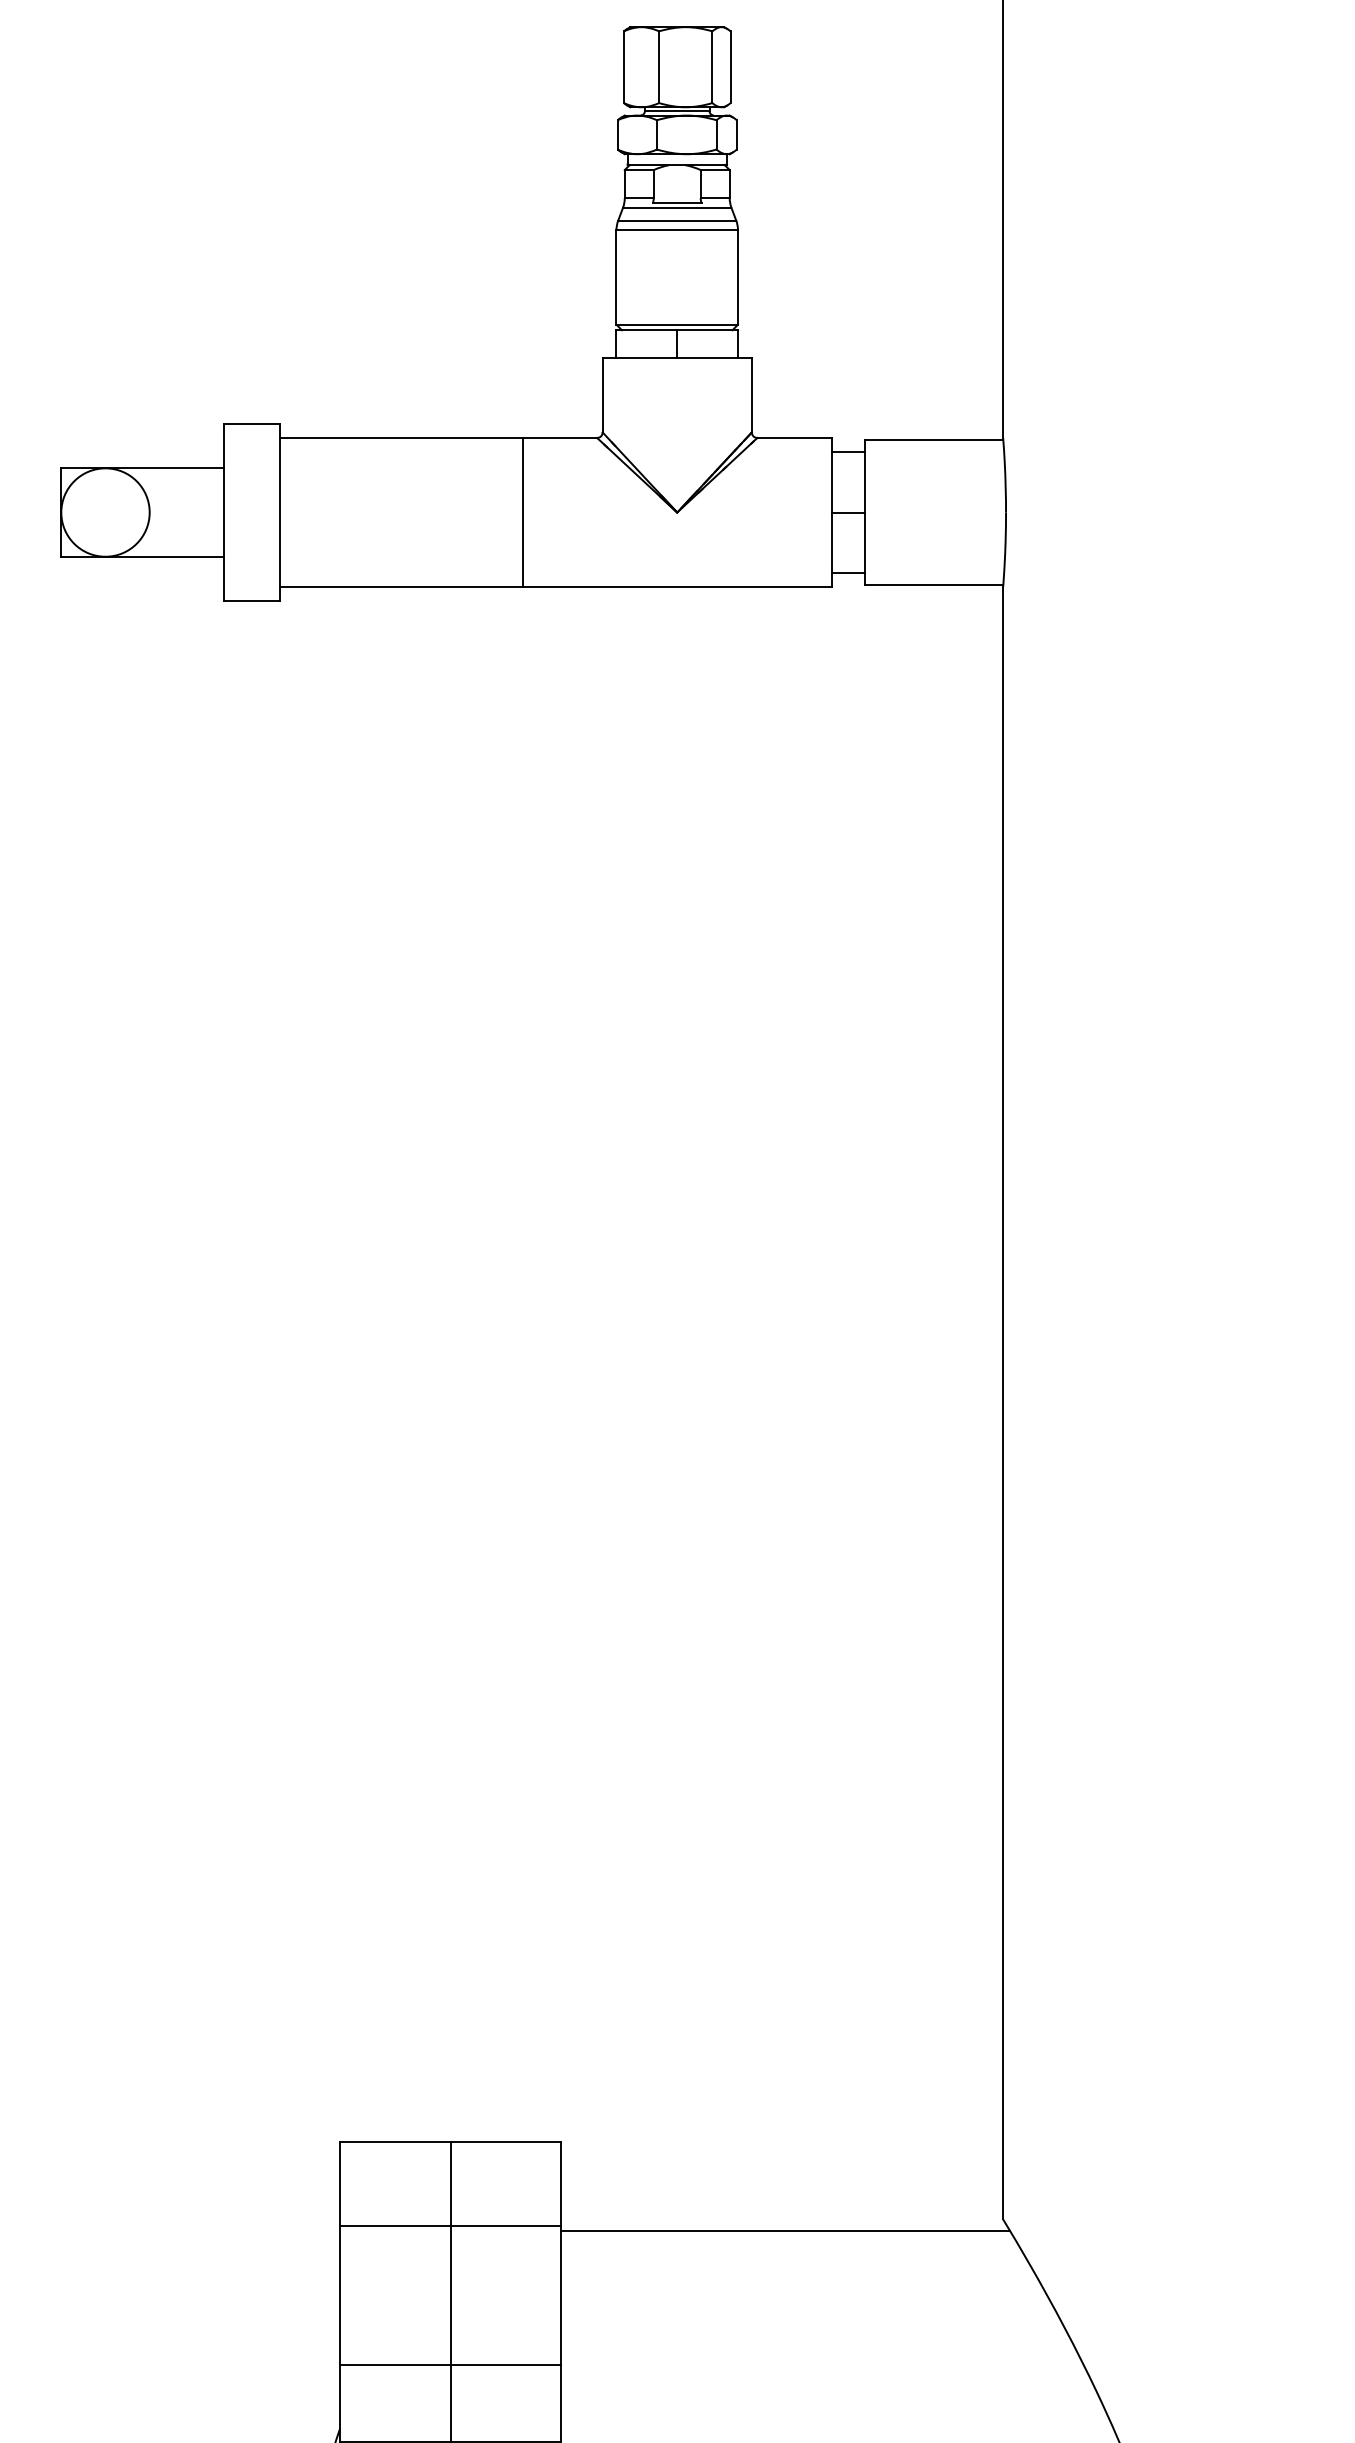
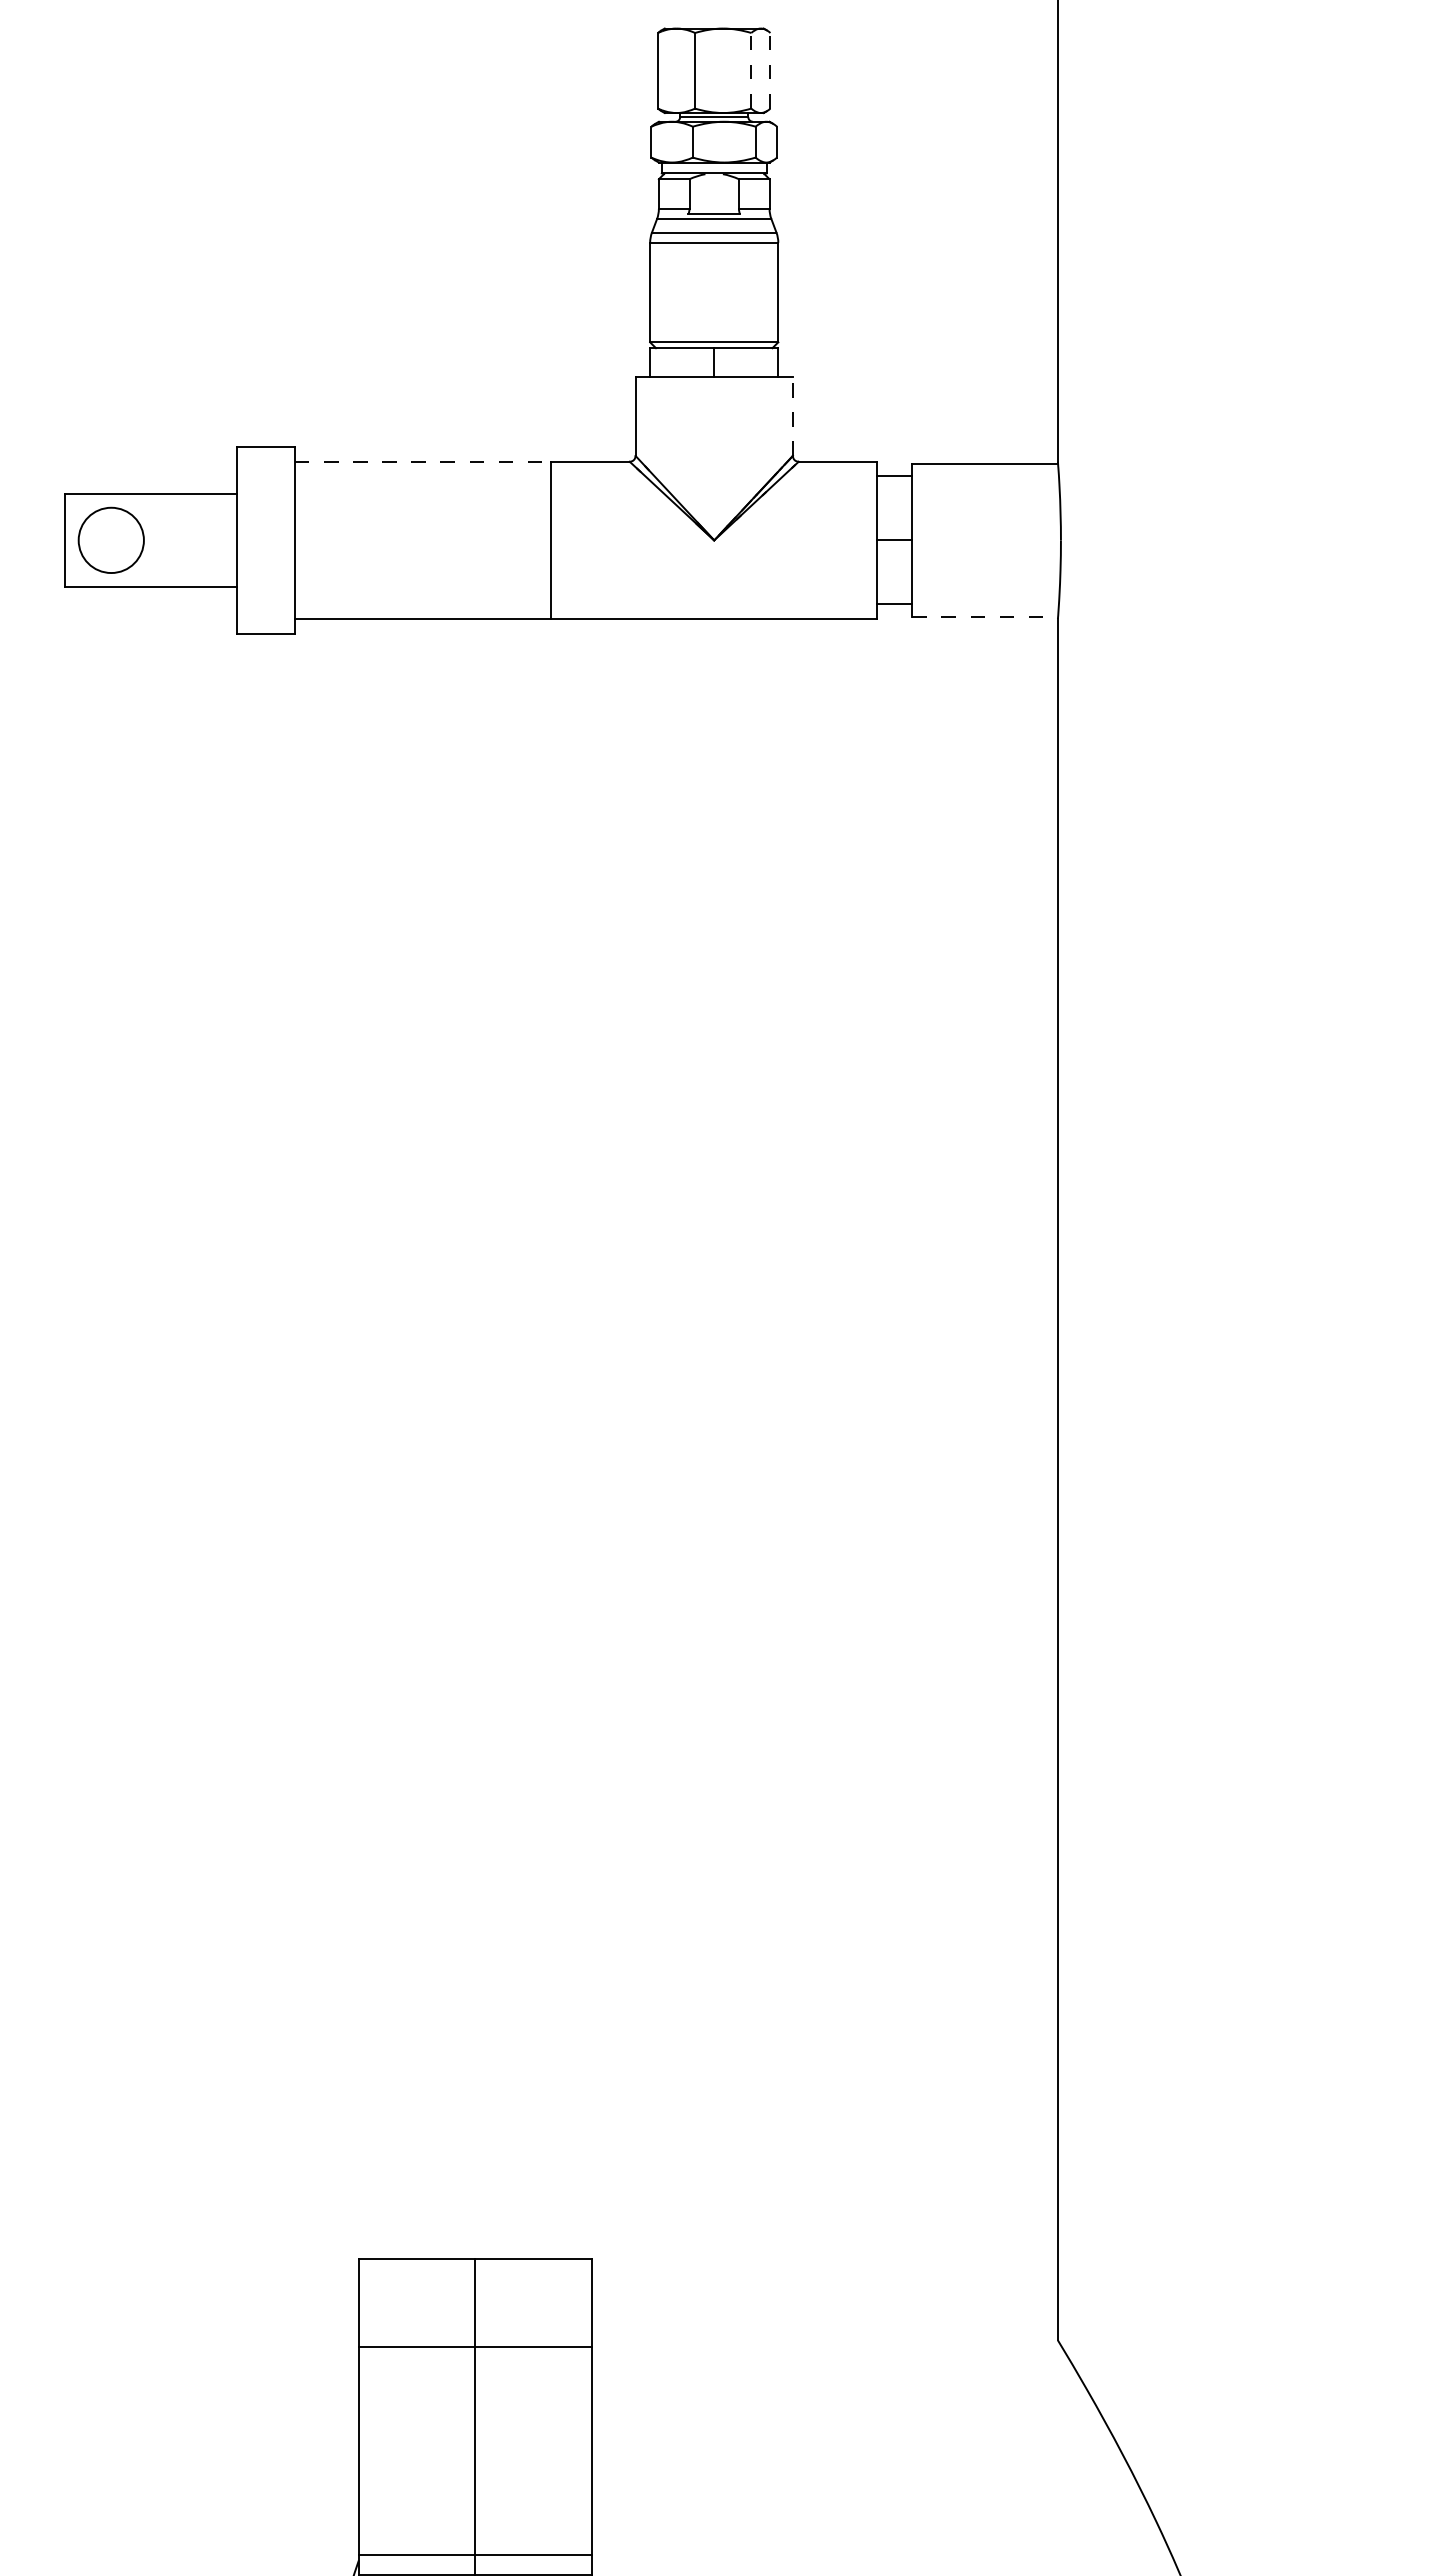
line: (712, 66) -> (751, 70), solid -> dashed
line: (730, 66) -> (770, 70), solid -> dashed
line: (751, 395) -> (792, 416), solid -> dashed
line: (401, 437) -> (423, 461), solid -> dashed
circle: (104, 512) -> (110, 540), size x0.7
line: (934, 585) -> (985, 617), solid -> dashed
line: (784, 2230) -> (827, 2352), removed
line: (449, 2364) -> (474, 2554), moved

